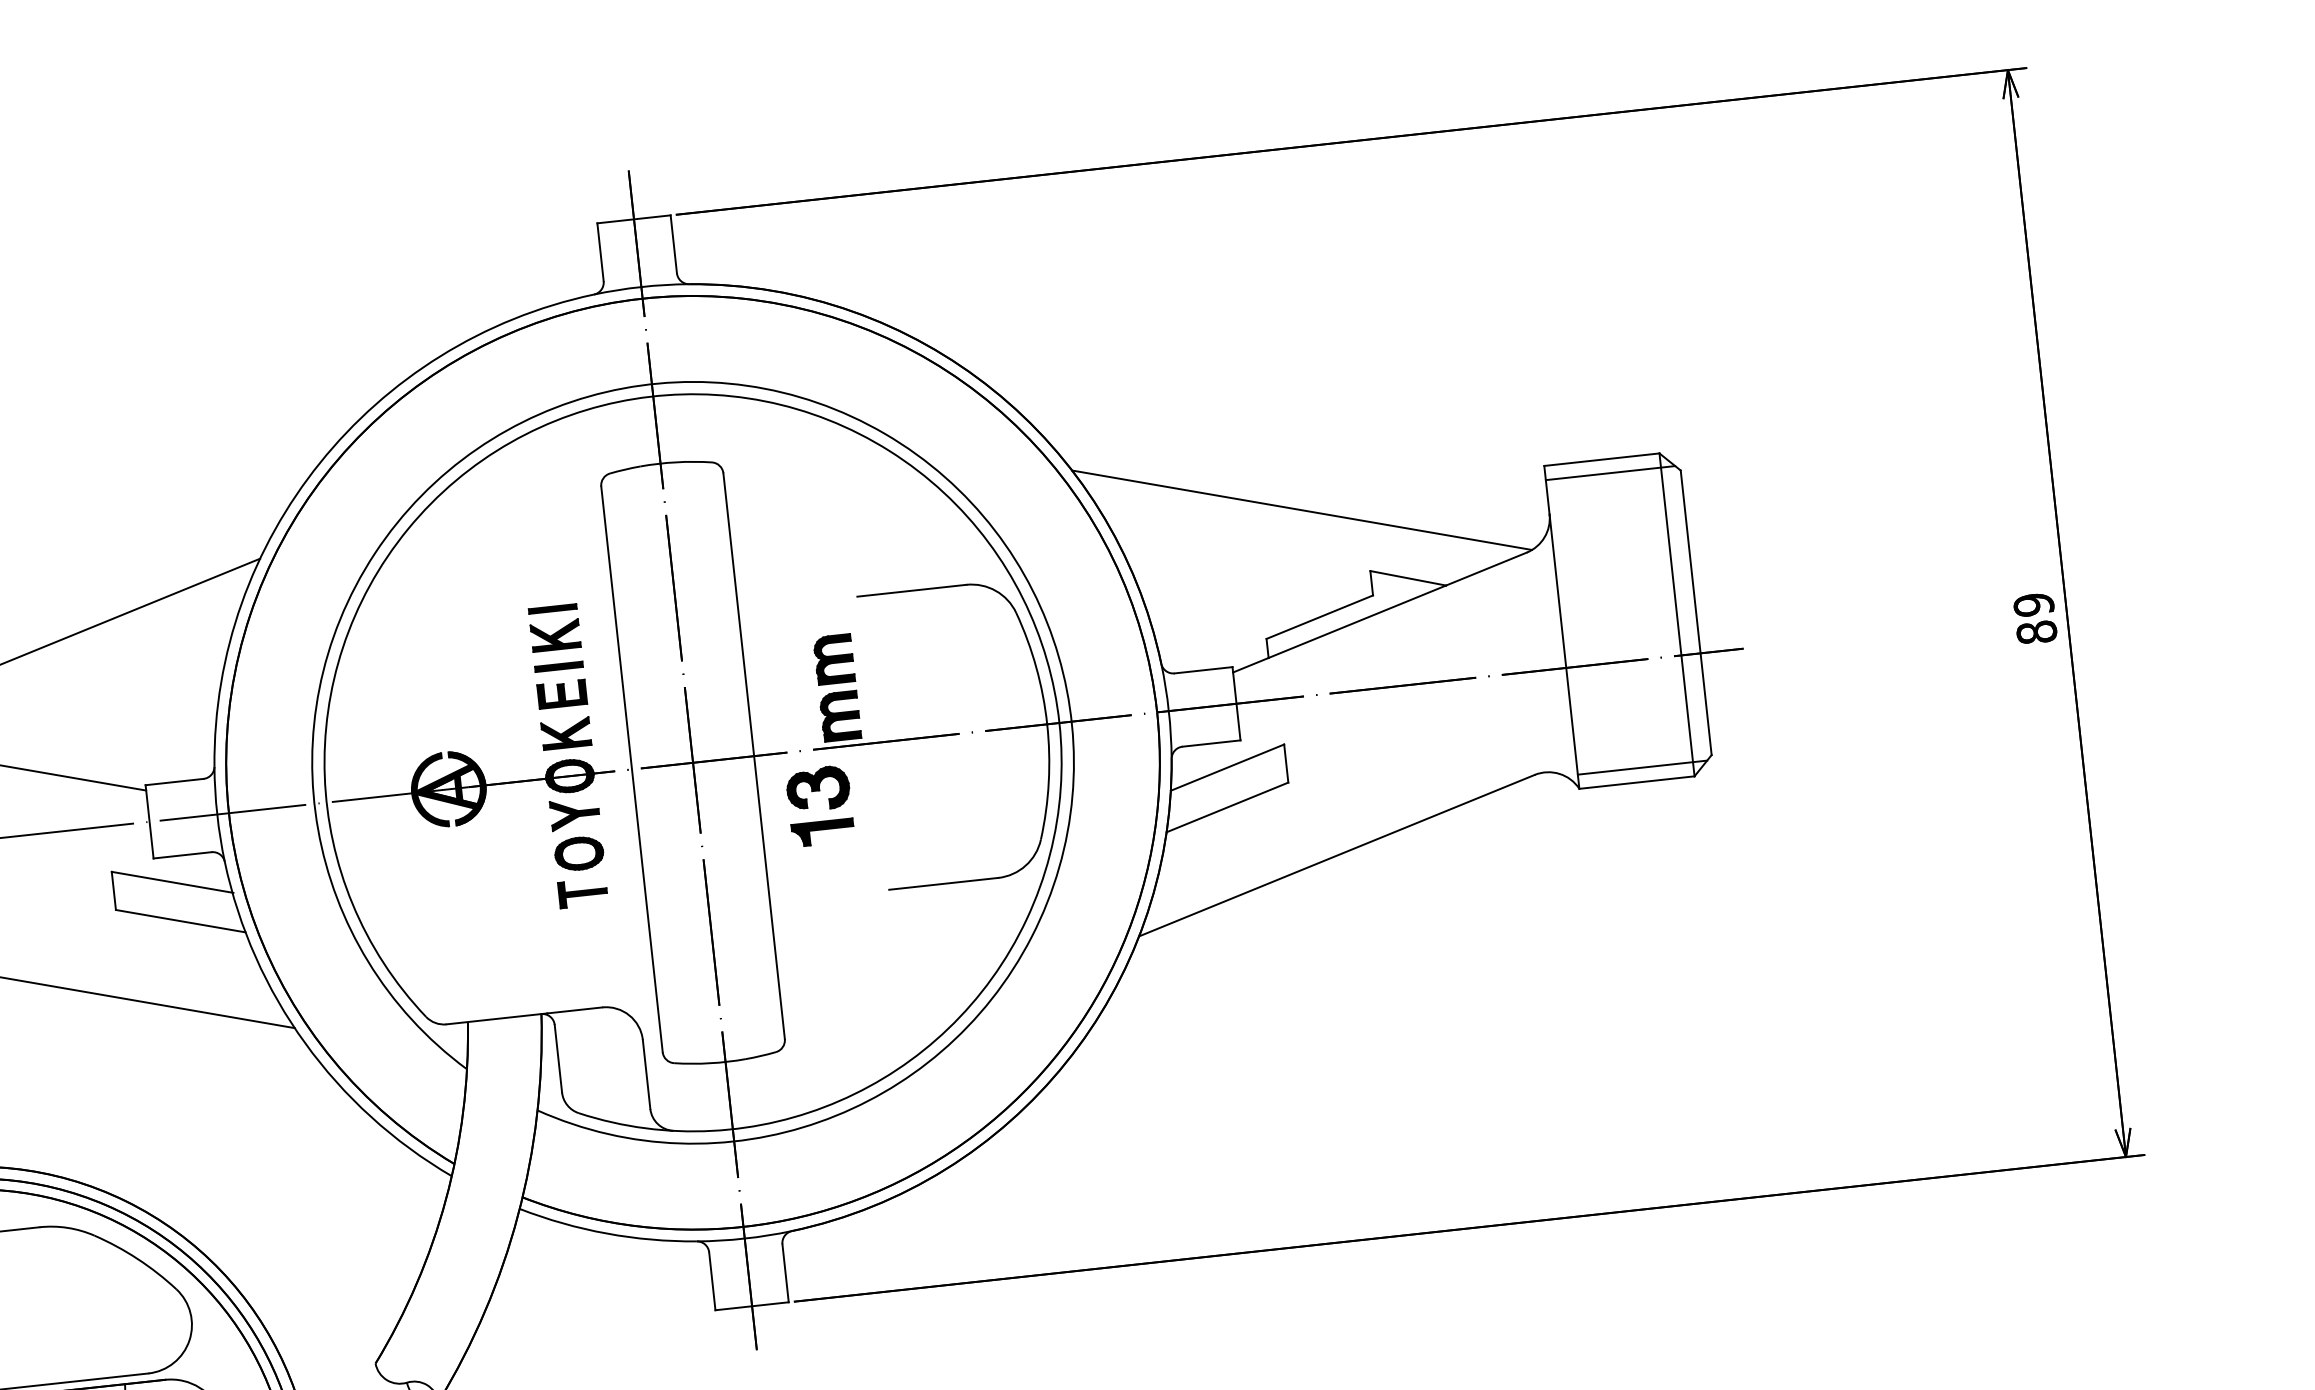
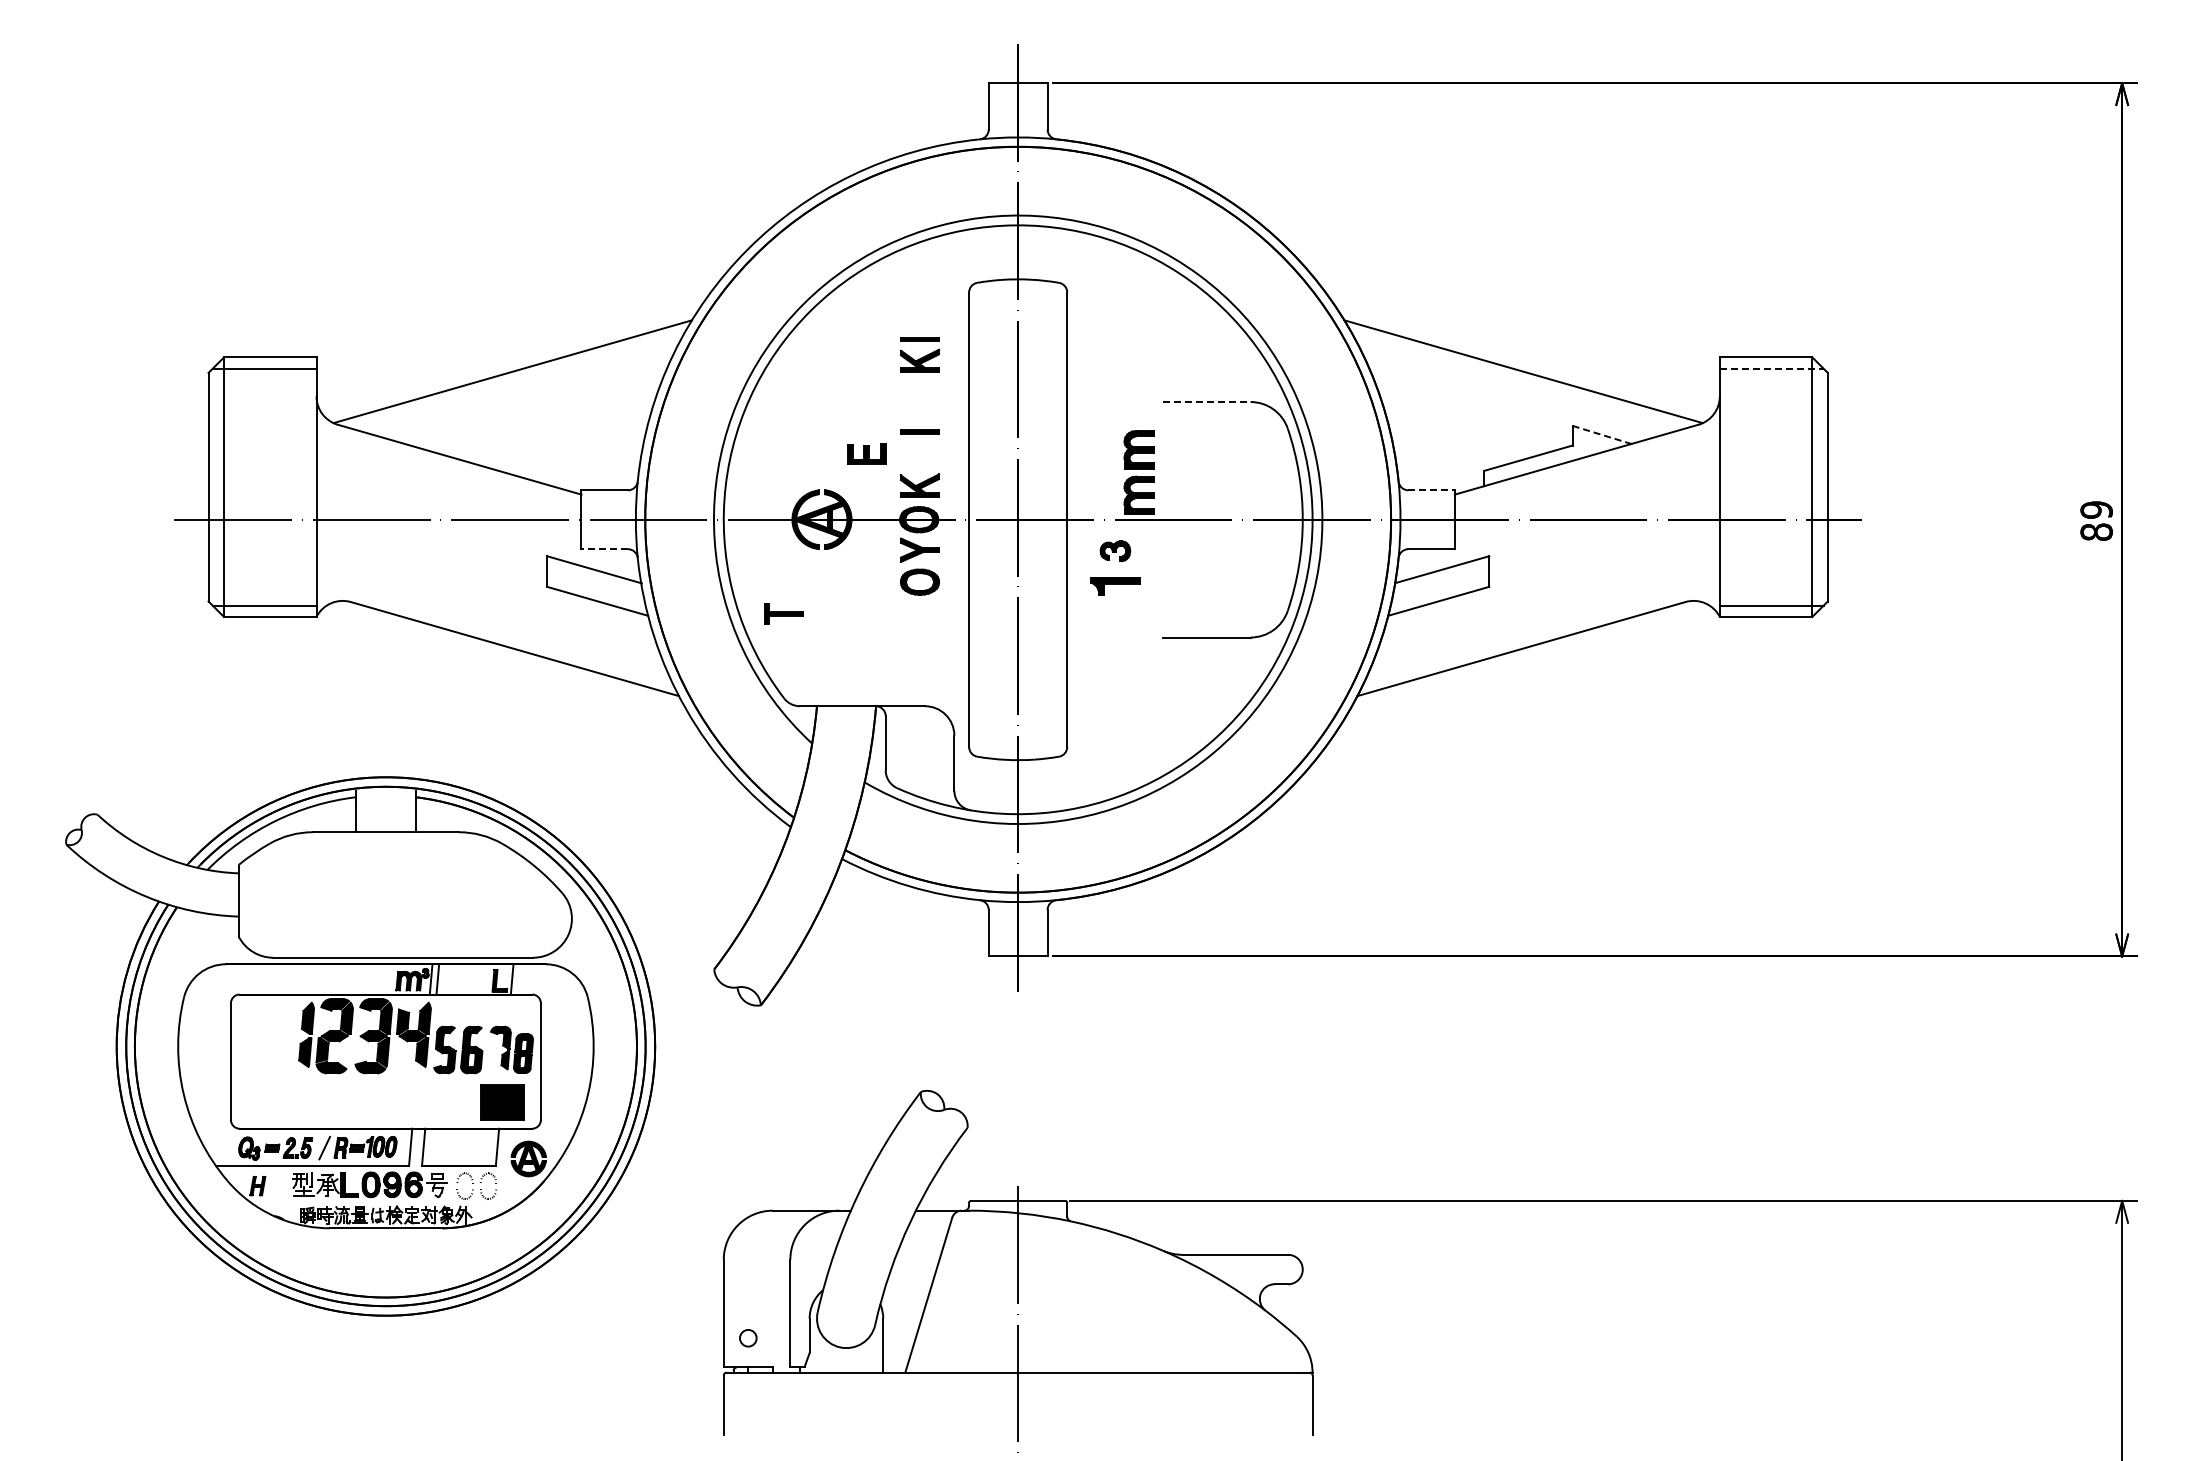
line: (1610, 472) -> (1771, 368), solid -> dashed
line: (1408, 577) -> (1602, 434), solid -> dashed
line: (911, 591) -> (1206, 402), solid -> dashed
part: (555, 627) -> (920, 354), moved
line: (1204, 670) -> (1432, 490), solid -> dashed
part: (561, 693) -> (866, 453), moved
part: (818, 787) -> (1115, 550), size x0.6
line: (182, 855) -> (604, 549), solid -> dashed
part: (582, 892) -> (783, 613), moved

